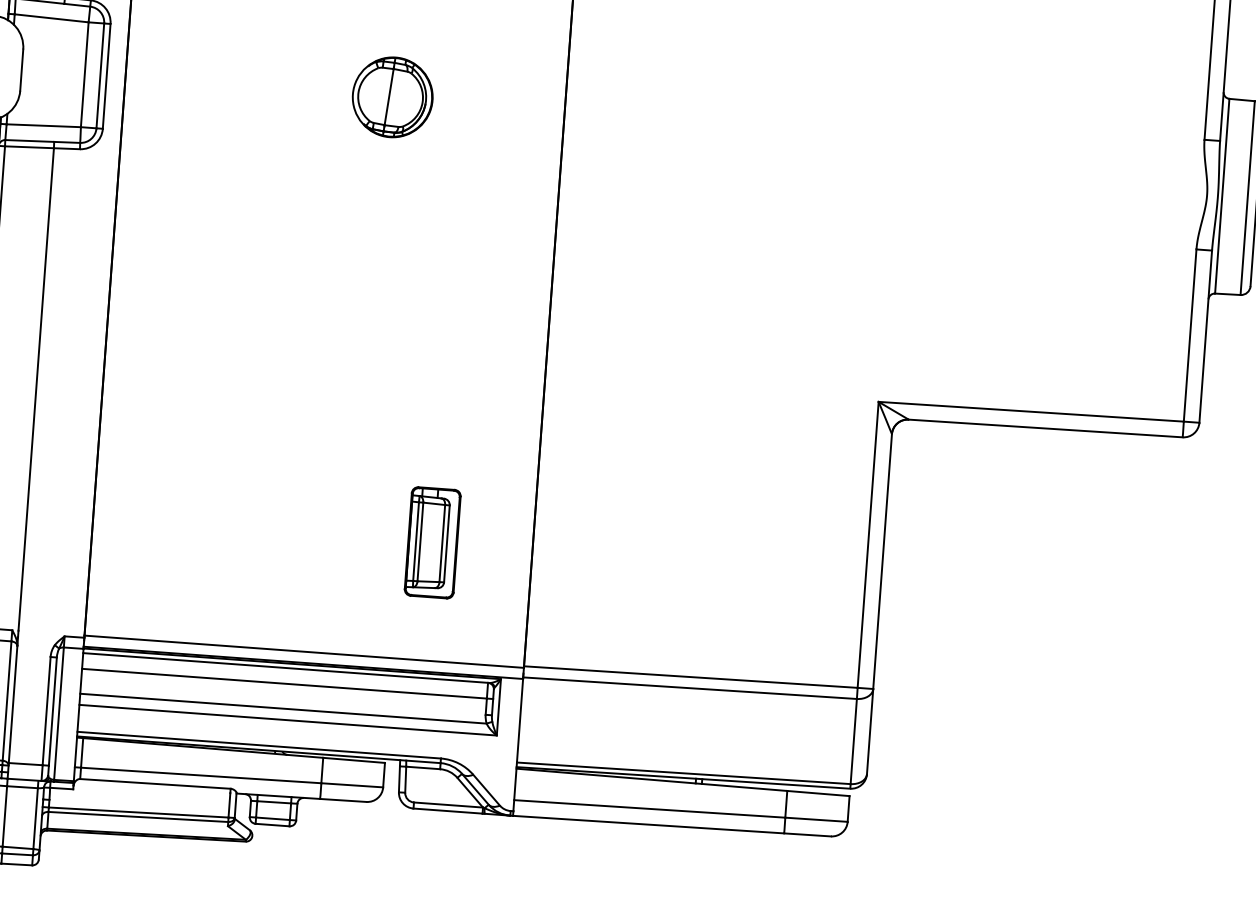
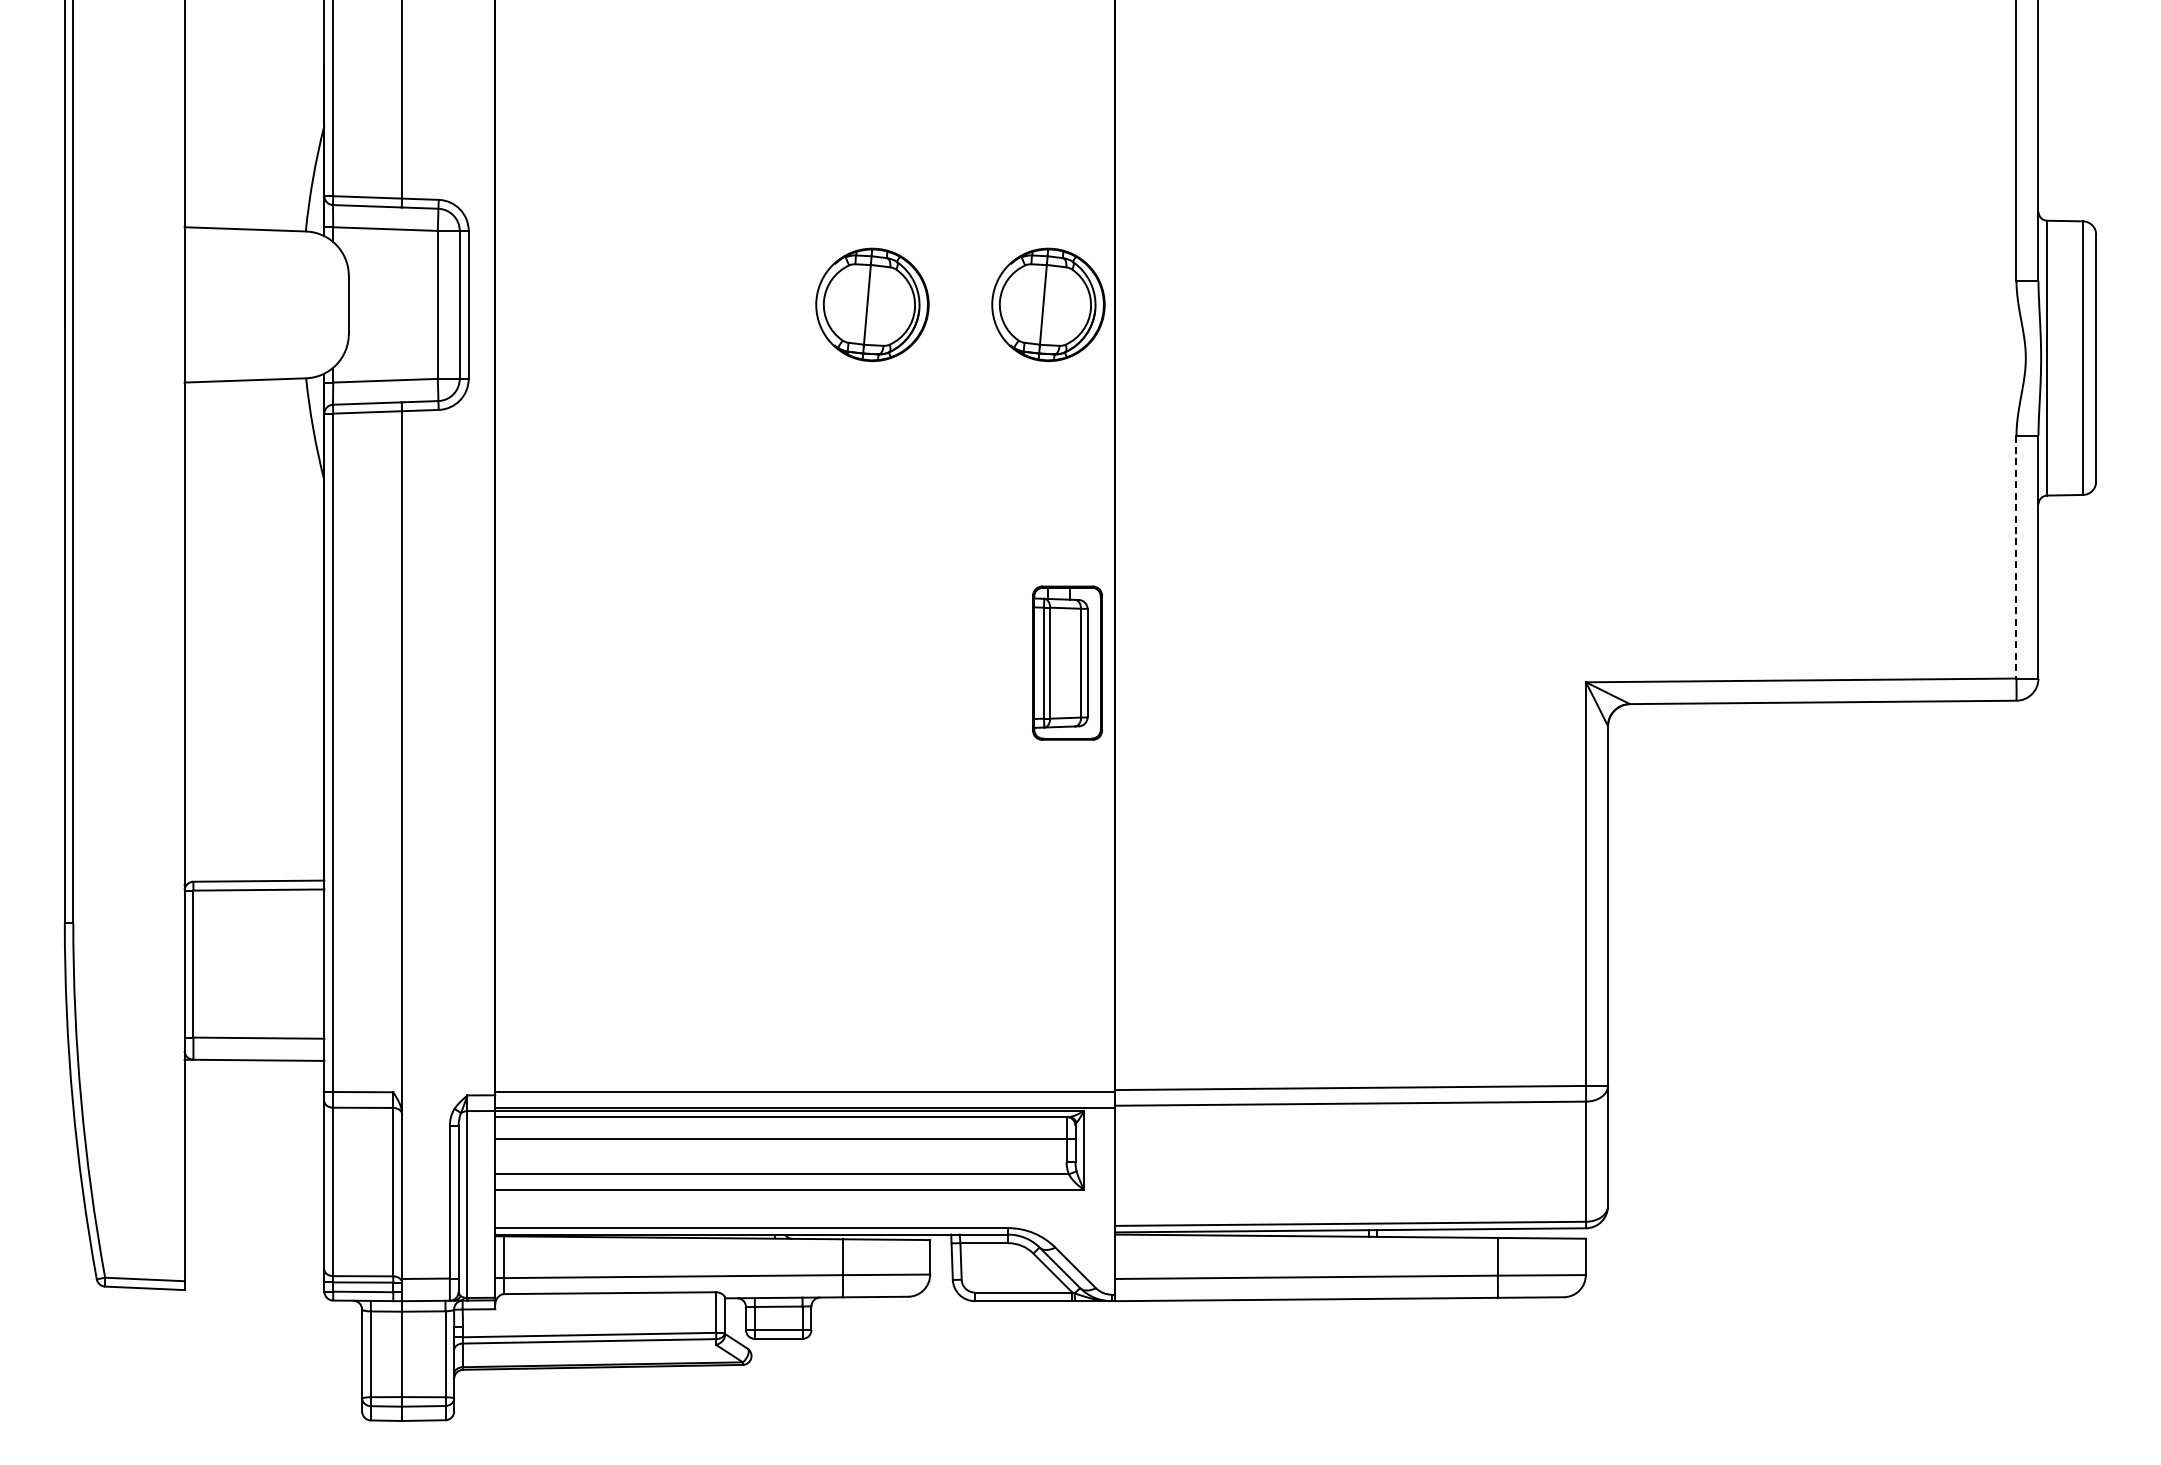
part: (517, 106) -> (1048, 304), added
line: (1190, 335) -> (2016, 557), solid -> dashed
part: (432, 542) -> (1067, 662), moved

